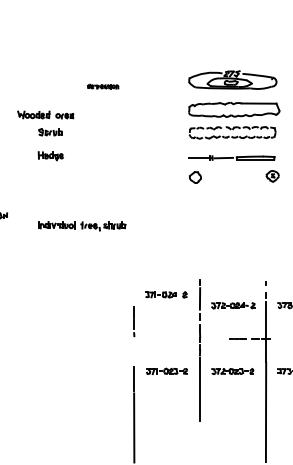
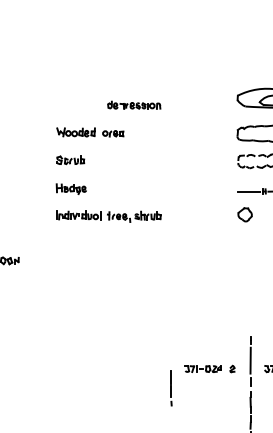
part: (102, 86) -> (133, 105), size x1.43
part: (45, 114) -> (90, 131), moved
part: (82, 226) -> (109, 217), moved
part: (166, 294) -> (210, 368), moved

